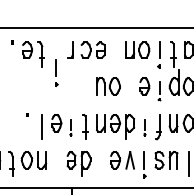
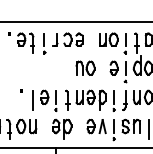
part: (56, 72) -> (44, 43), moved
part: (159, 91) -> (125, 72), size x1.43
part: (70, 127) -> (55, 100), size x1.67
part: (144, 127) -> (113, 100), size x1.67

